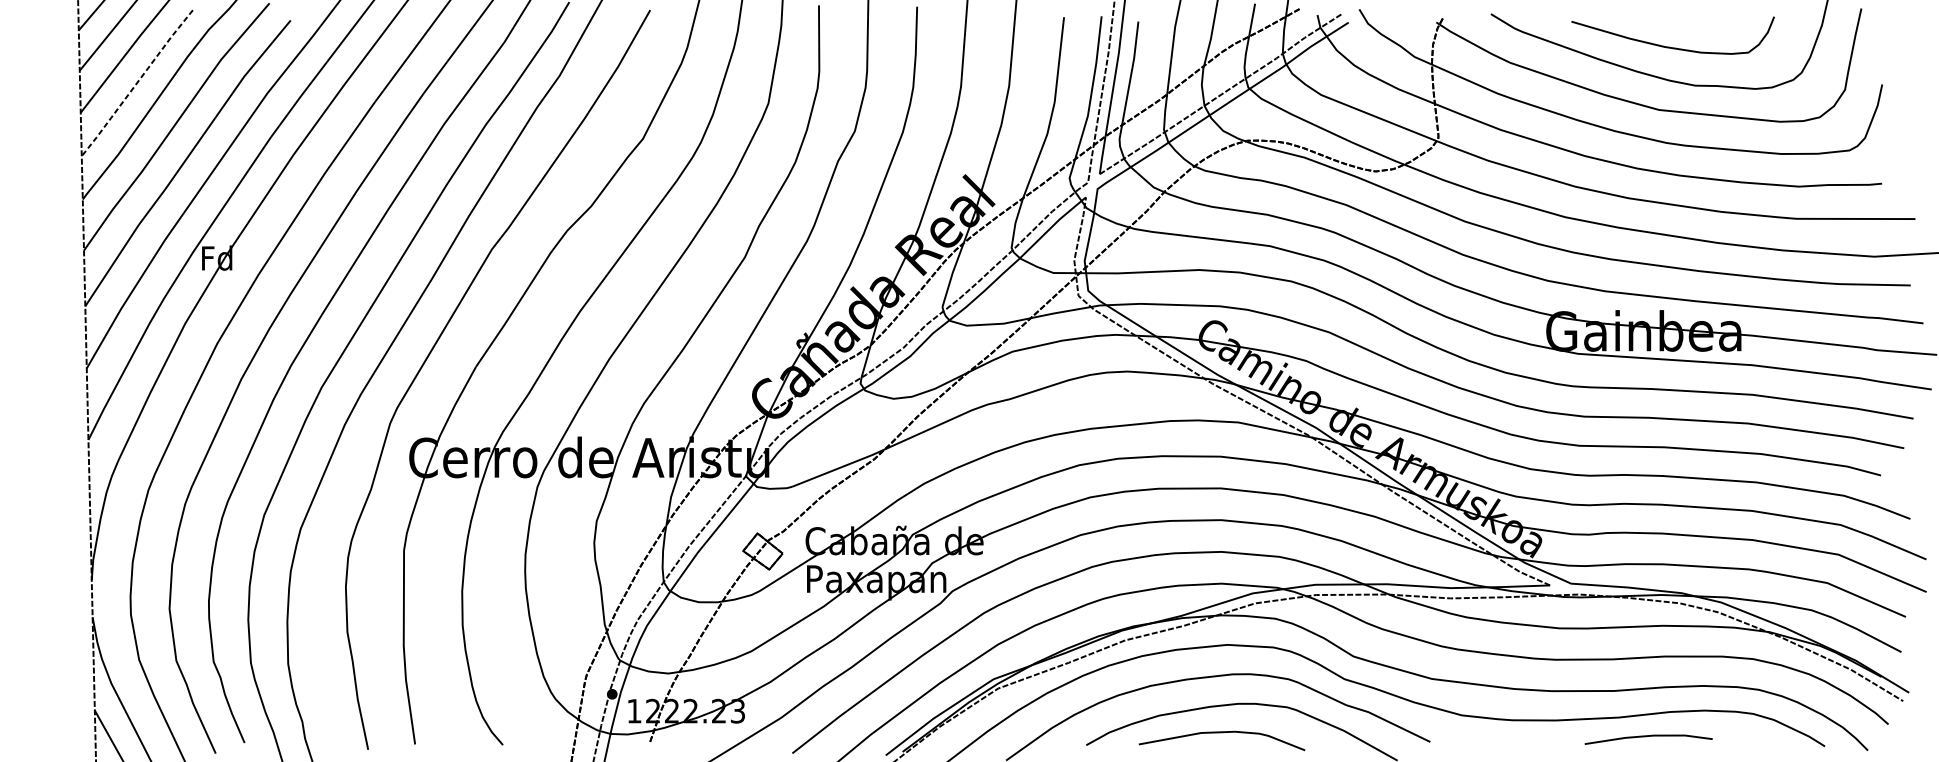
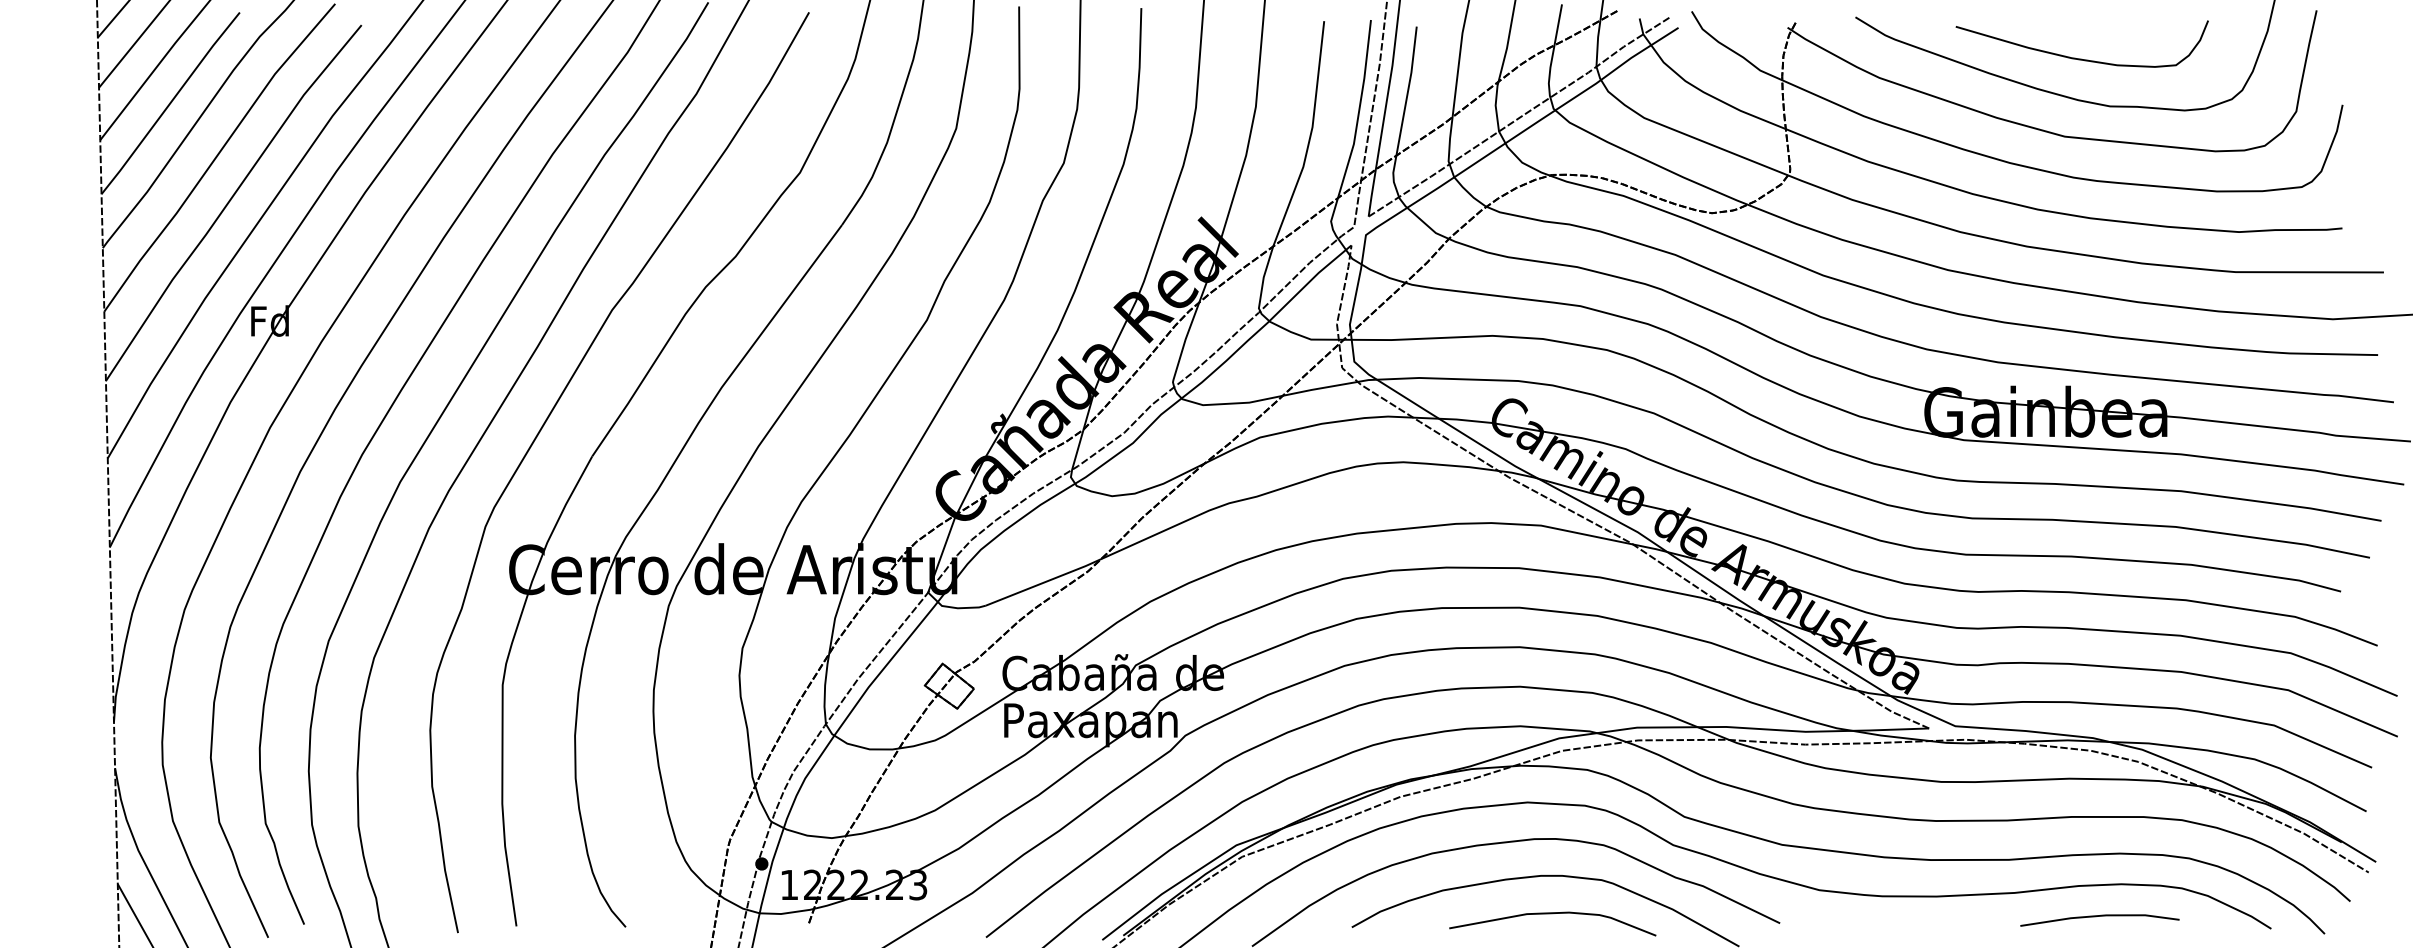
line: (137, 83) -> (170, 103), dashed -> solid
curve: (1221, 733) -> (1552, 914), moved
line: (1648, 736) -> (2099, 916), moved

